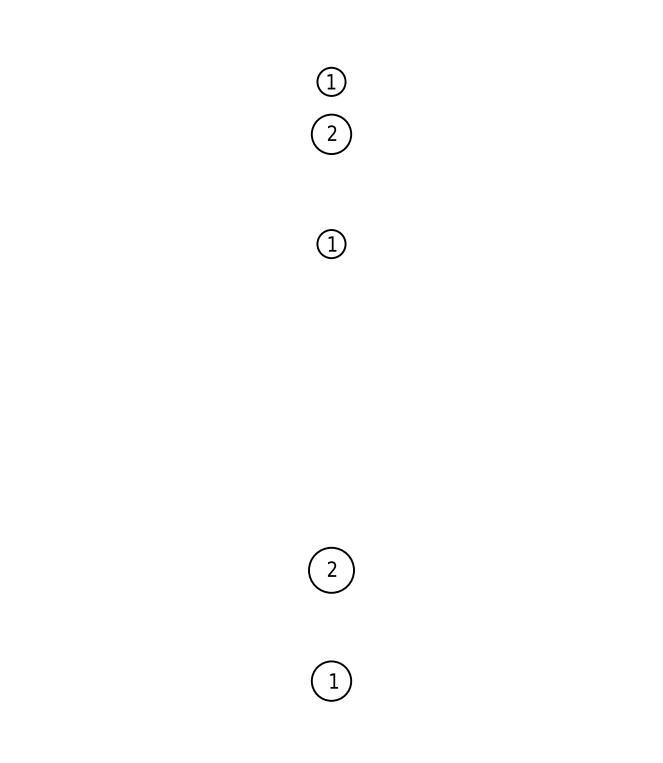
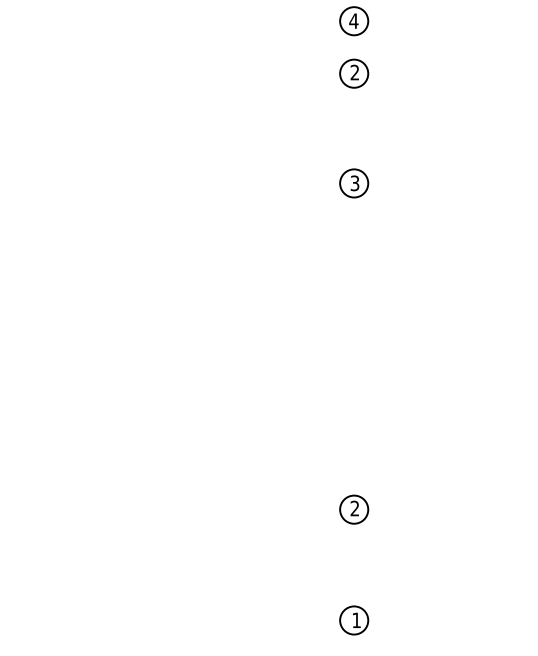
text: (330, 81) -> (353, 20), 1 -> 4
circle: (331, 134) -> (354, 73), size x0.71
text: (332, 243) -> (355, 182), 1 -> 3
circle: (331, 570) -> (354, 509), size x0.62
circle: (331, 681) -> (354, 620), size x0.71

